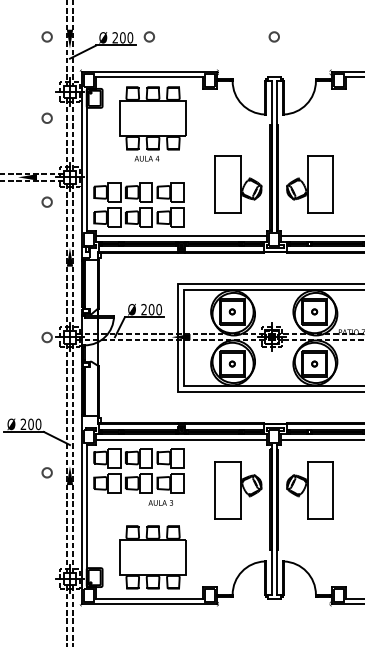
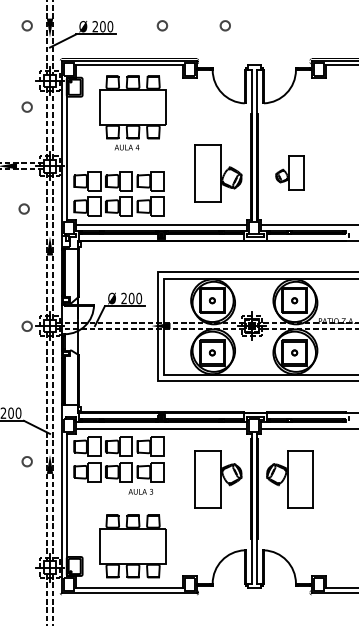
circle: (148, 36) -> (161, 25), moved
circle: (273, 36) -> (224, 25), moved
part: (309, 184) -> (289, 173), size x0.6
circle: (46, 201) -> (23, 208), moved

